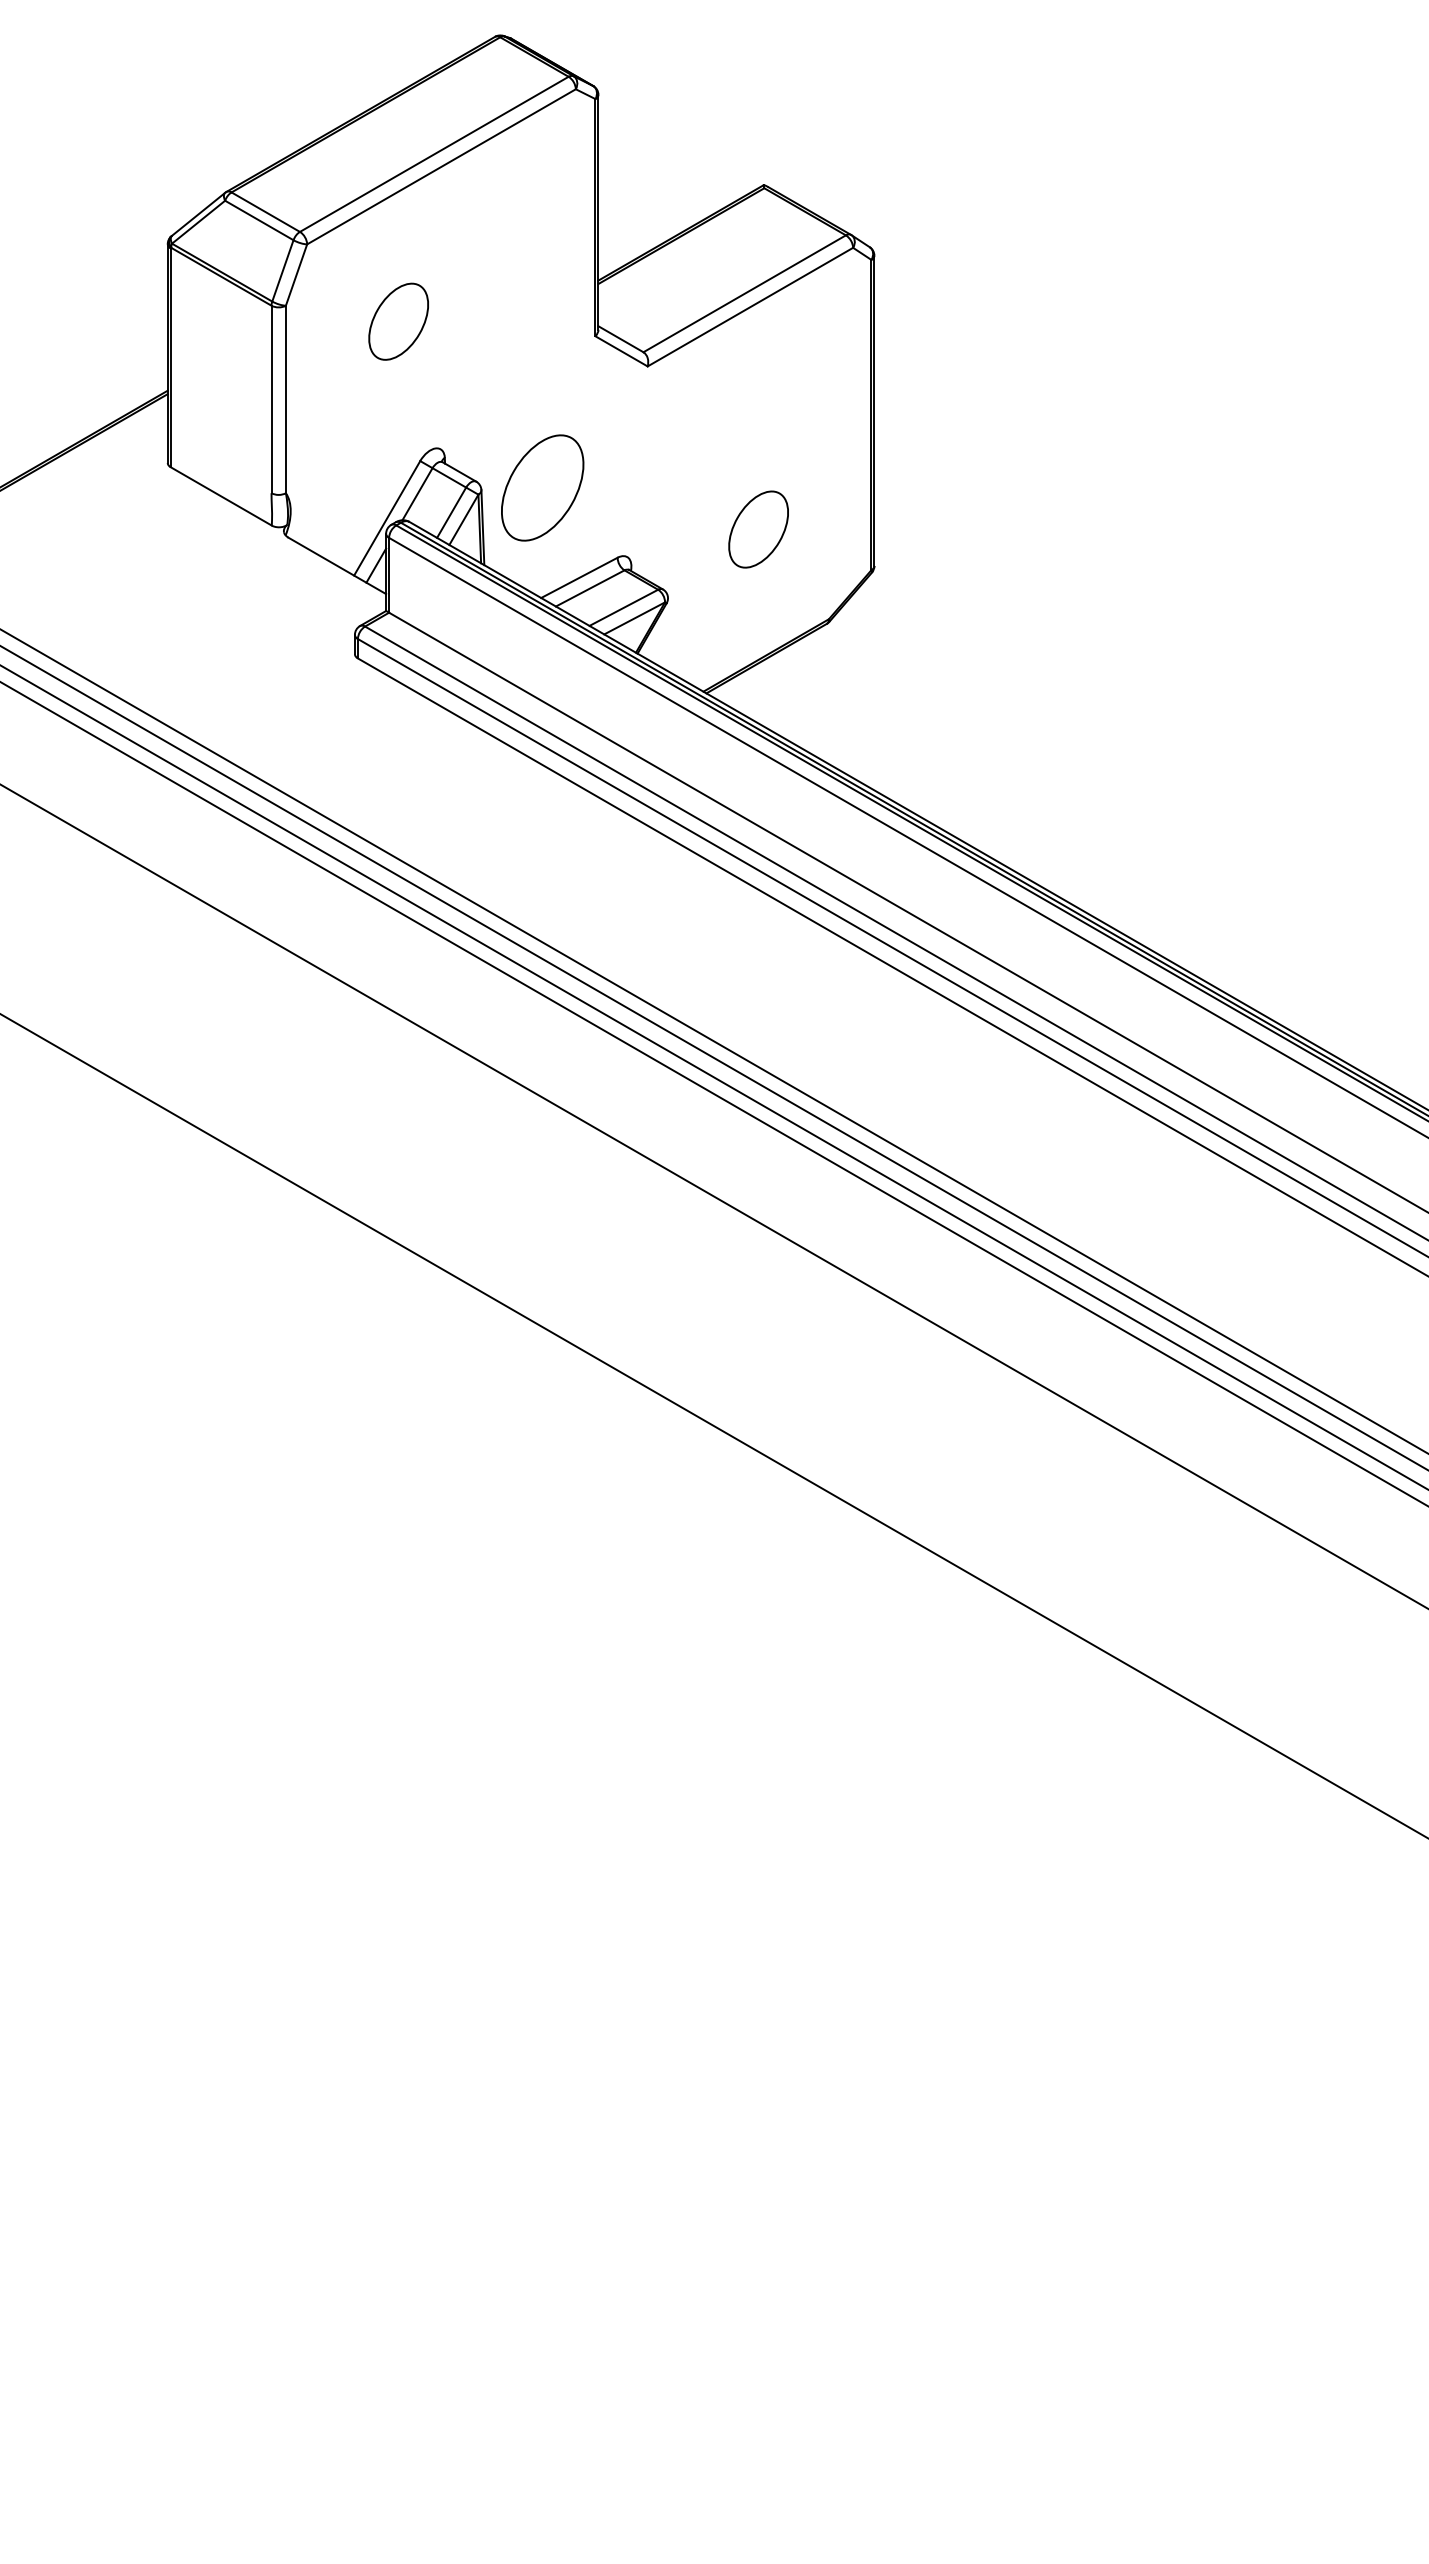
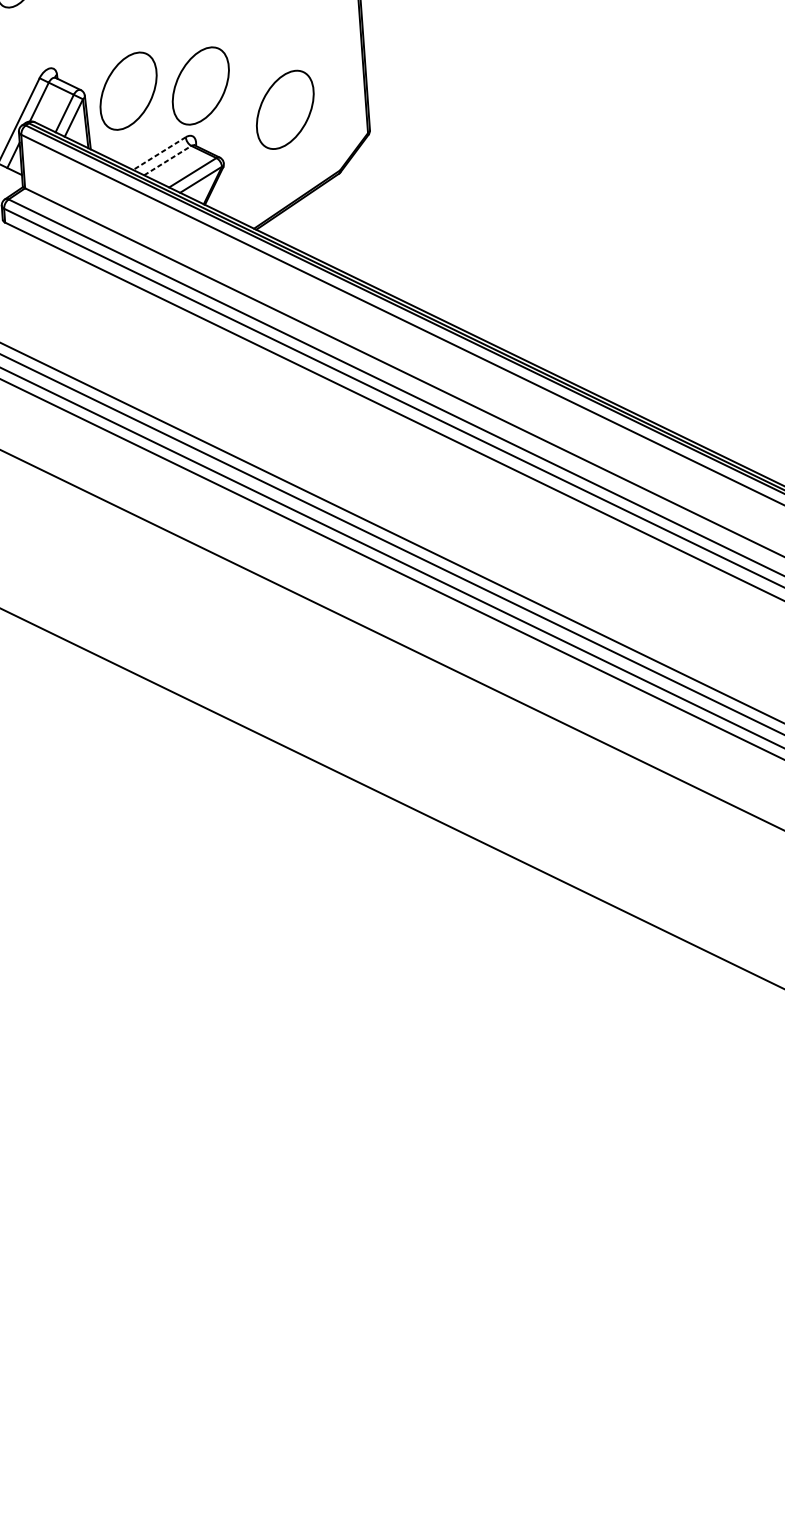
part: (643, 487) -> (200, 85), added
part: (758, 529) -> (285, 109), size x1.4
line: (579, 578) -> (159, 154), solid -> dashed
line: (590, 588) -> (167, 160), solid -> dashed

